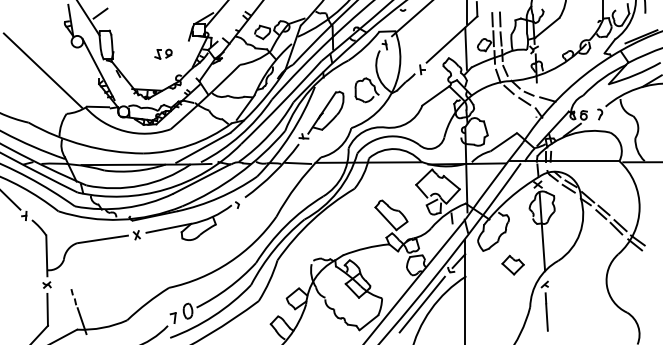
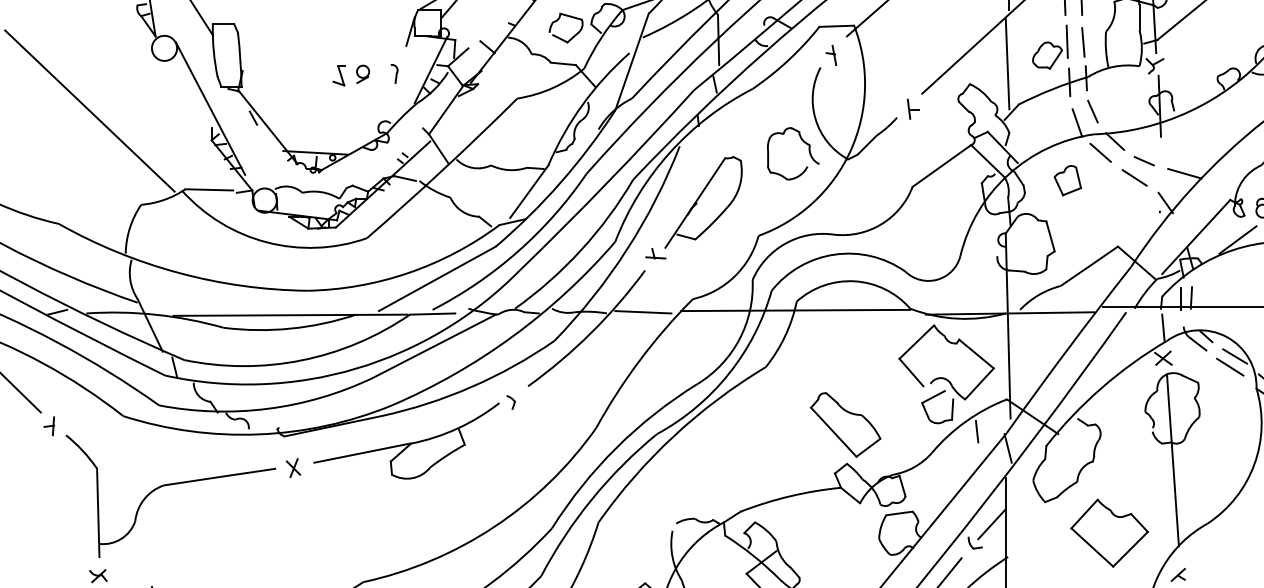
part: (183, 53) -> (394, 73), added
part: (493, 102) -> (1066, 180), added
part: (512, 264) -> (1108, 531), size x1.67

